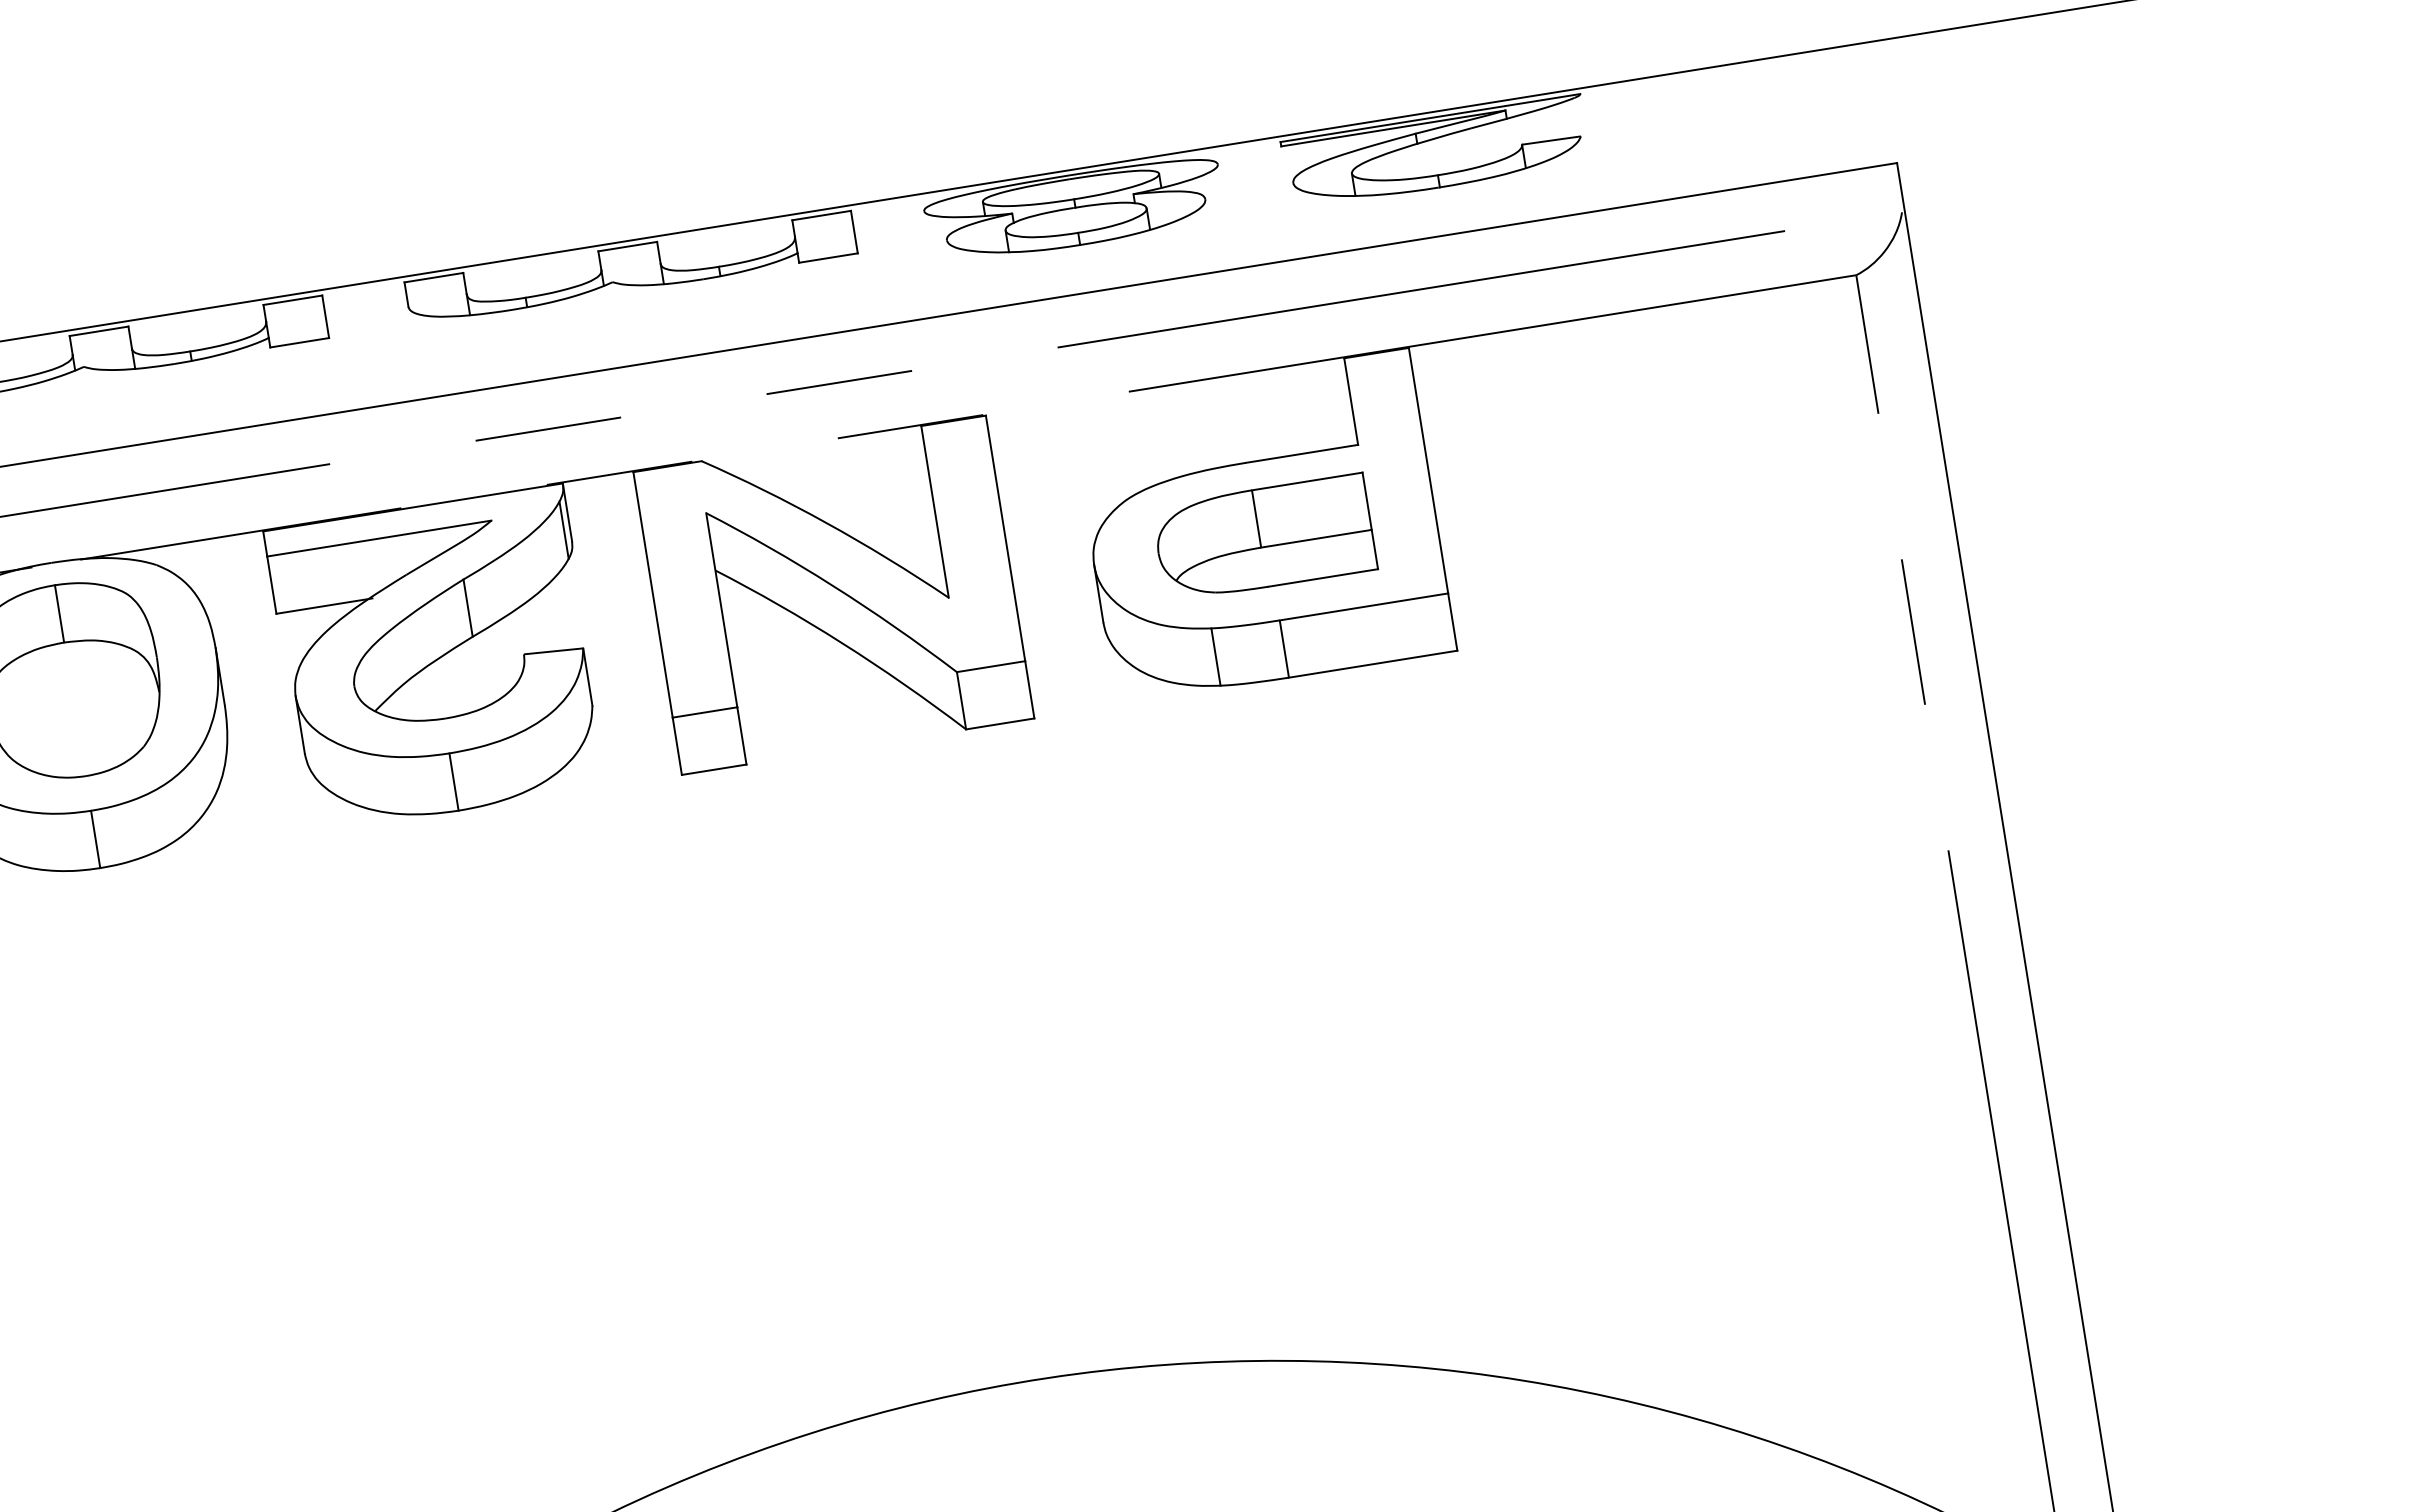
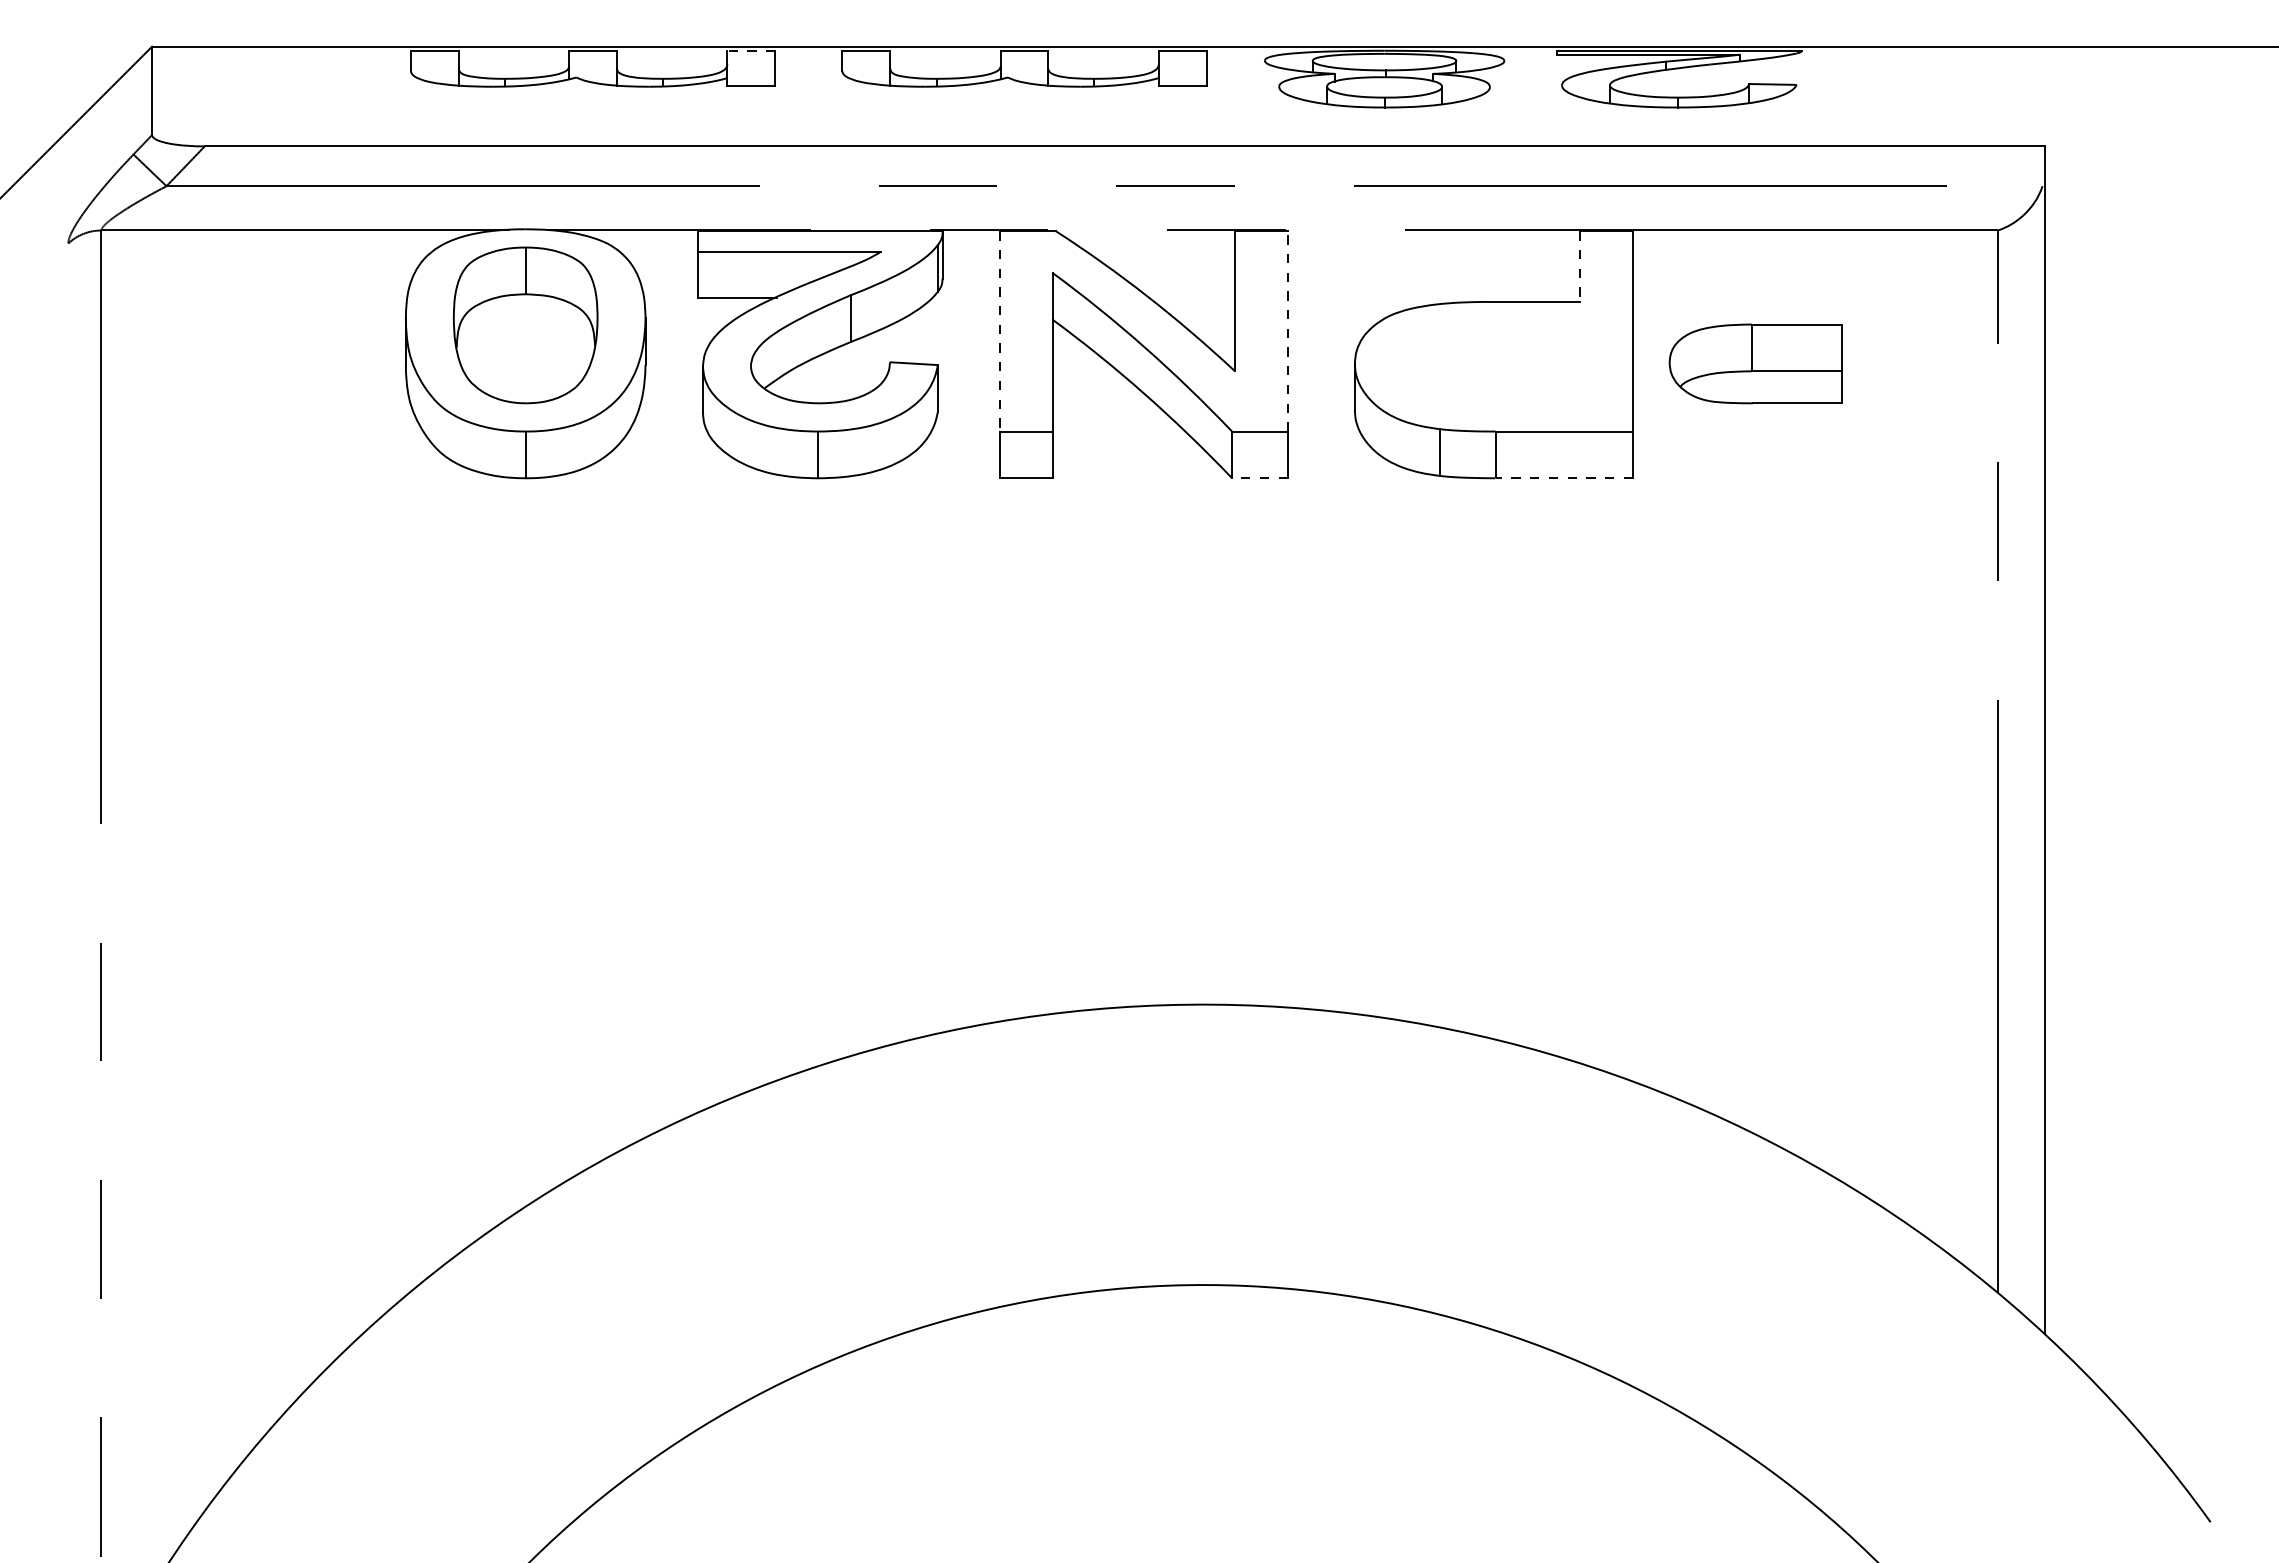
line: (293, 300) -> (751, 51), solid -> dashed
line: (1351, 402) -> (1580, 267), solid -> dashed
line: (1004, 537) -> (1287, 330), solid -> dashed
part: (1263, 537) -> (1755, 363), moved
line: (653, 594) -> (1000, 331), solid -> dashed
line: (1373, 664) -> (1564, 478), solid -> dashed
line: (999, 724) -> (1259, 478), solid -> dashed

